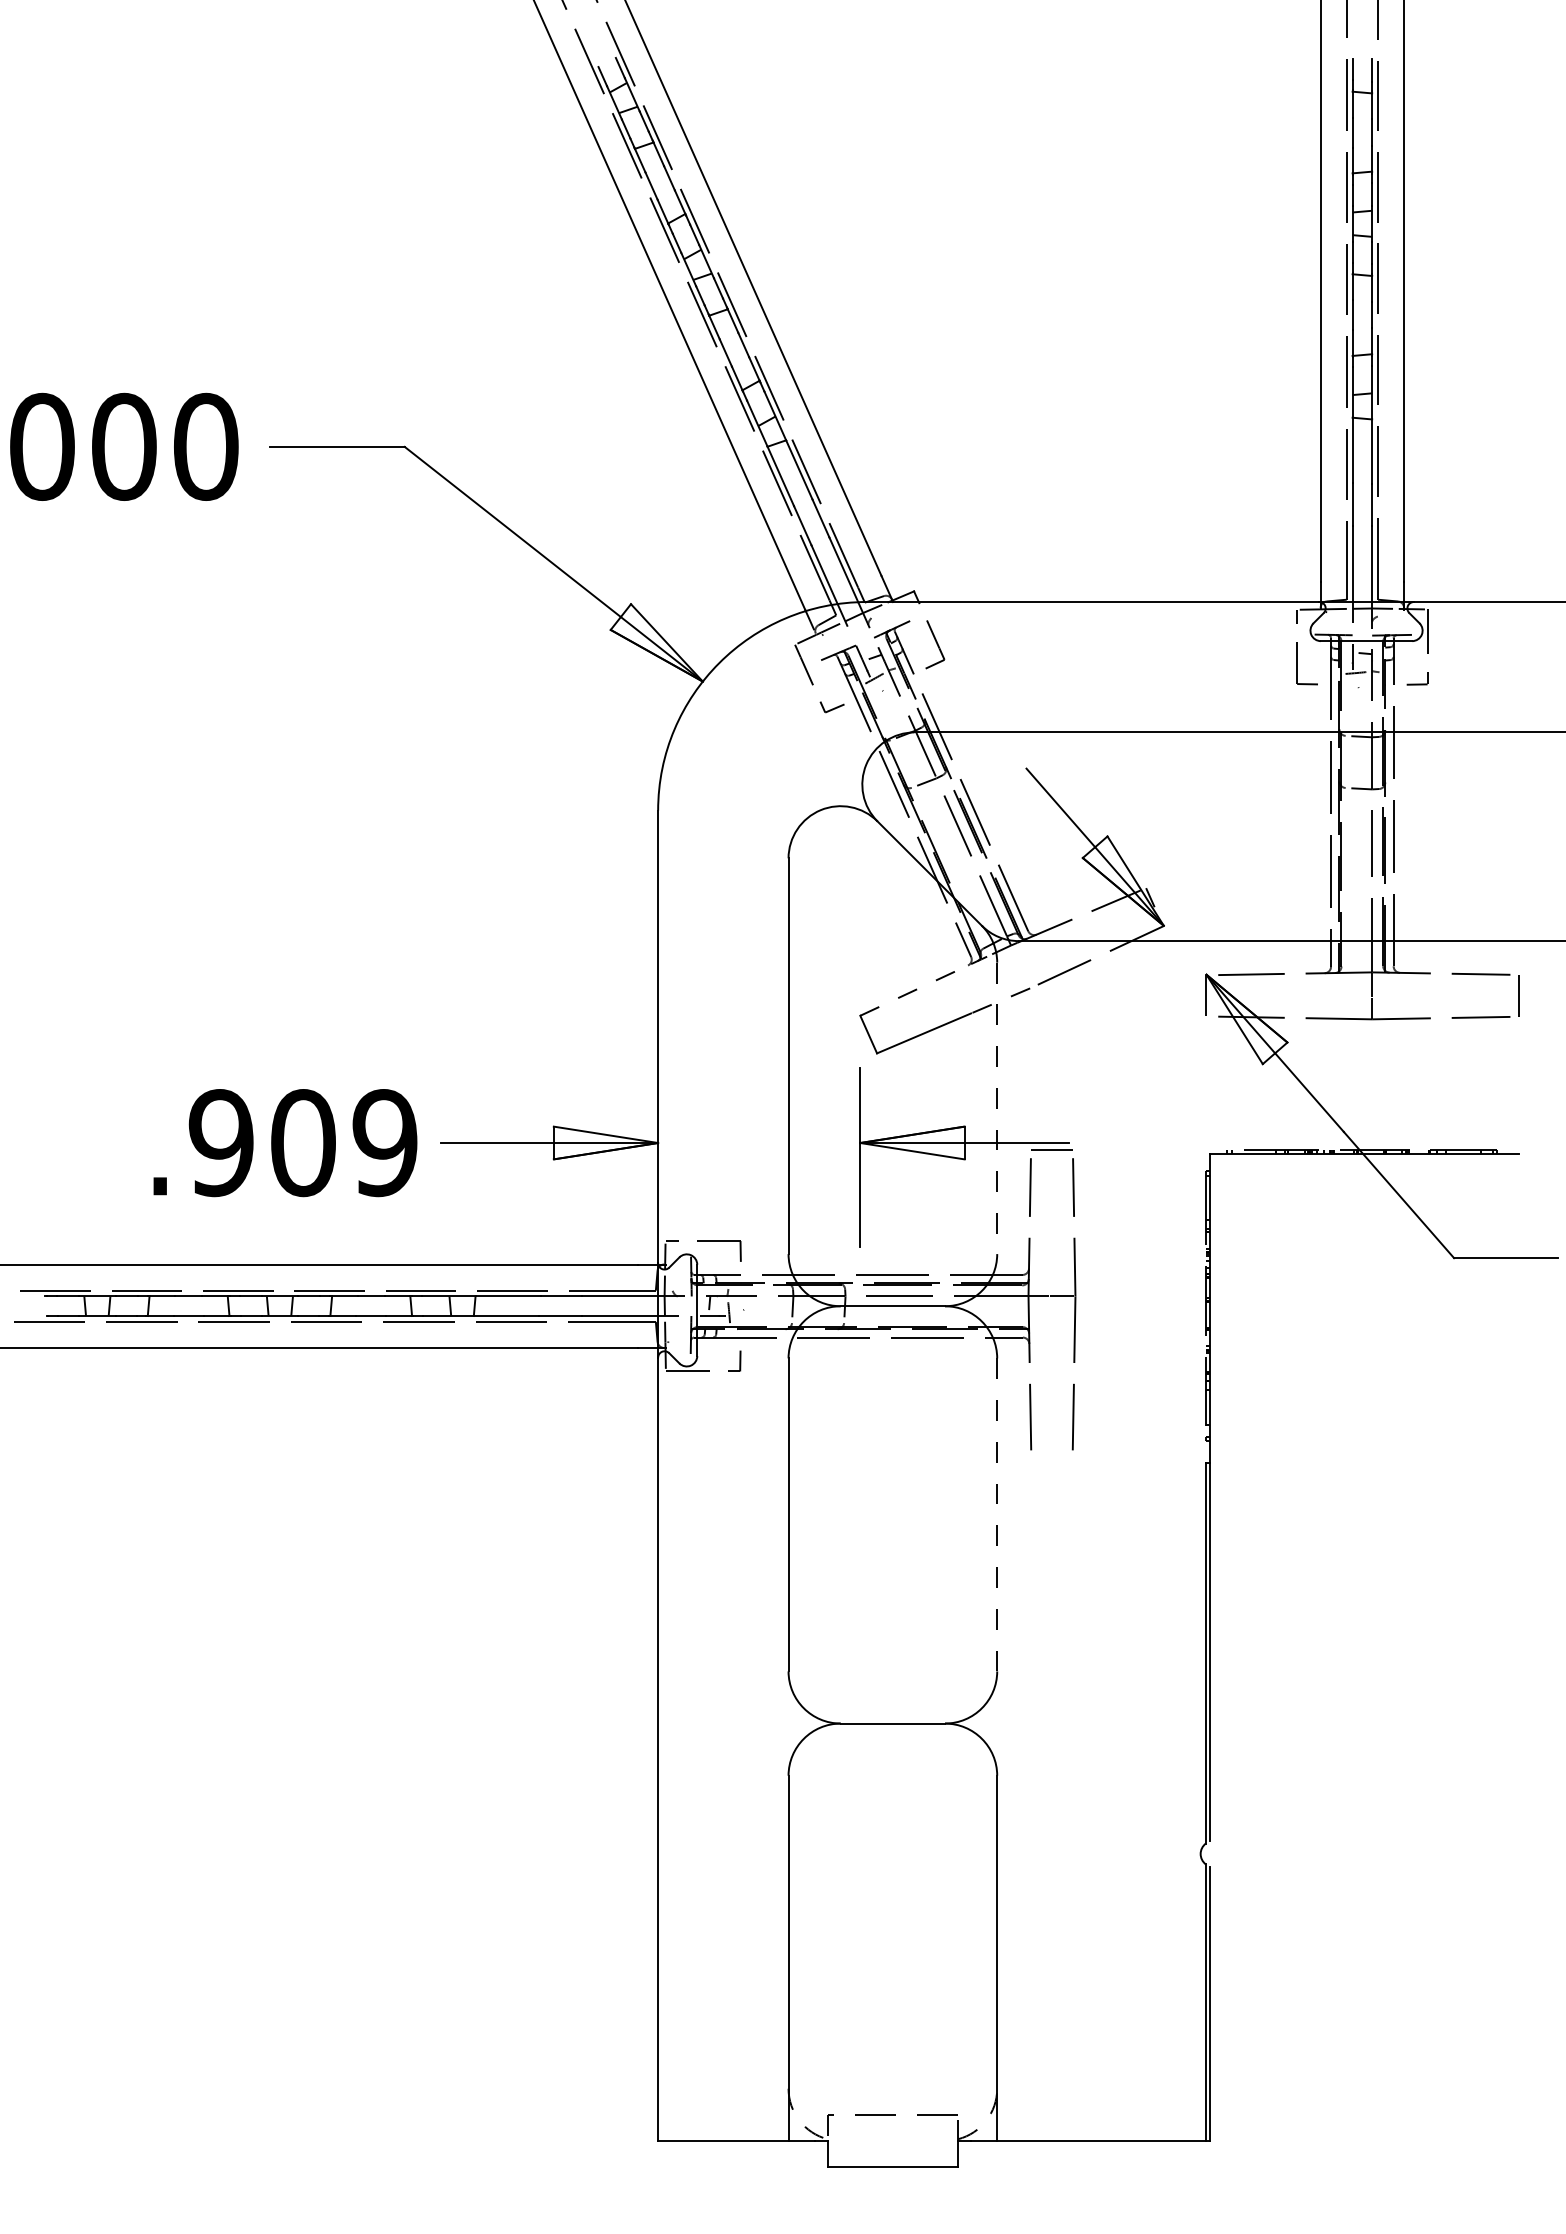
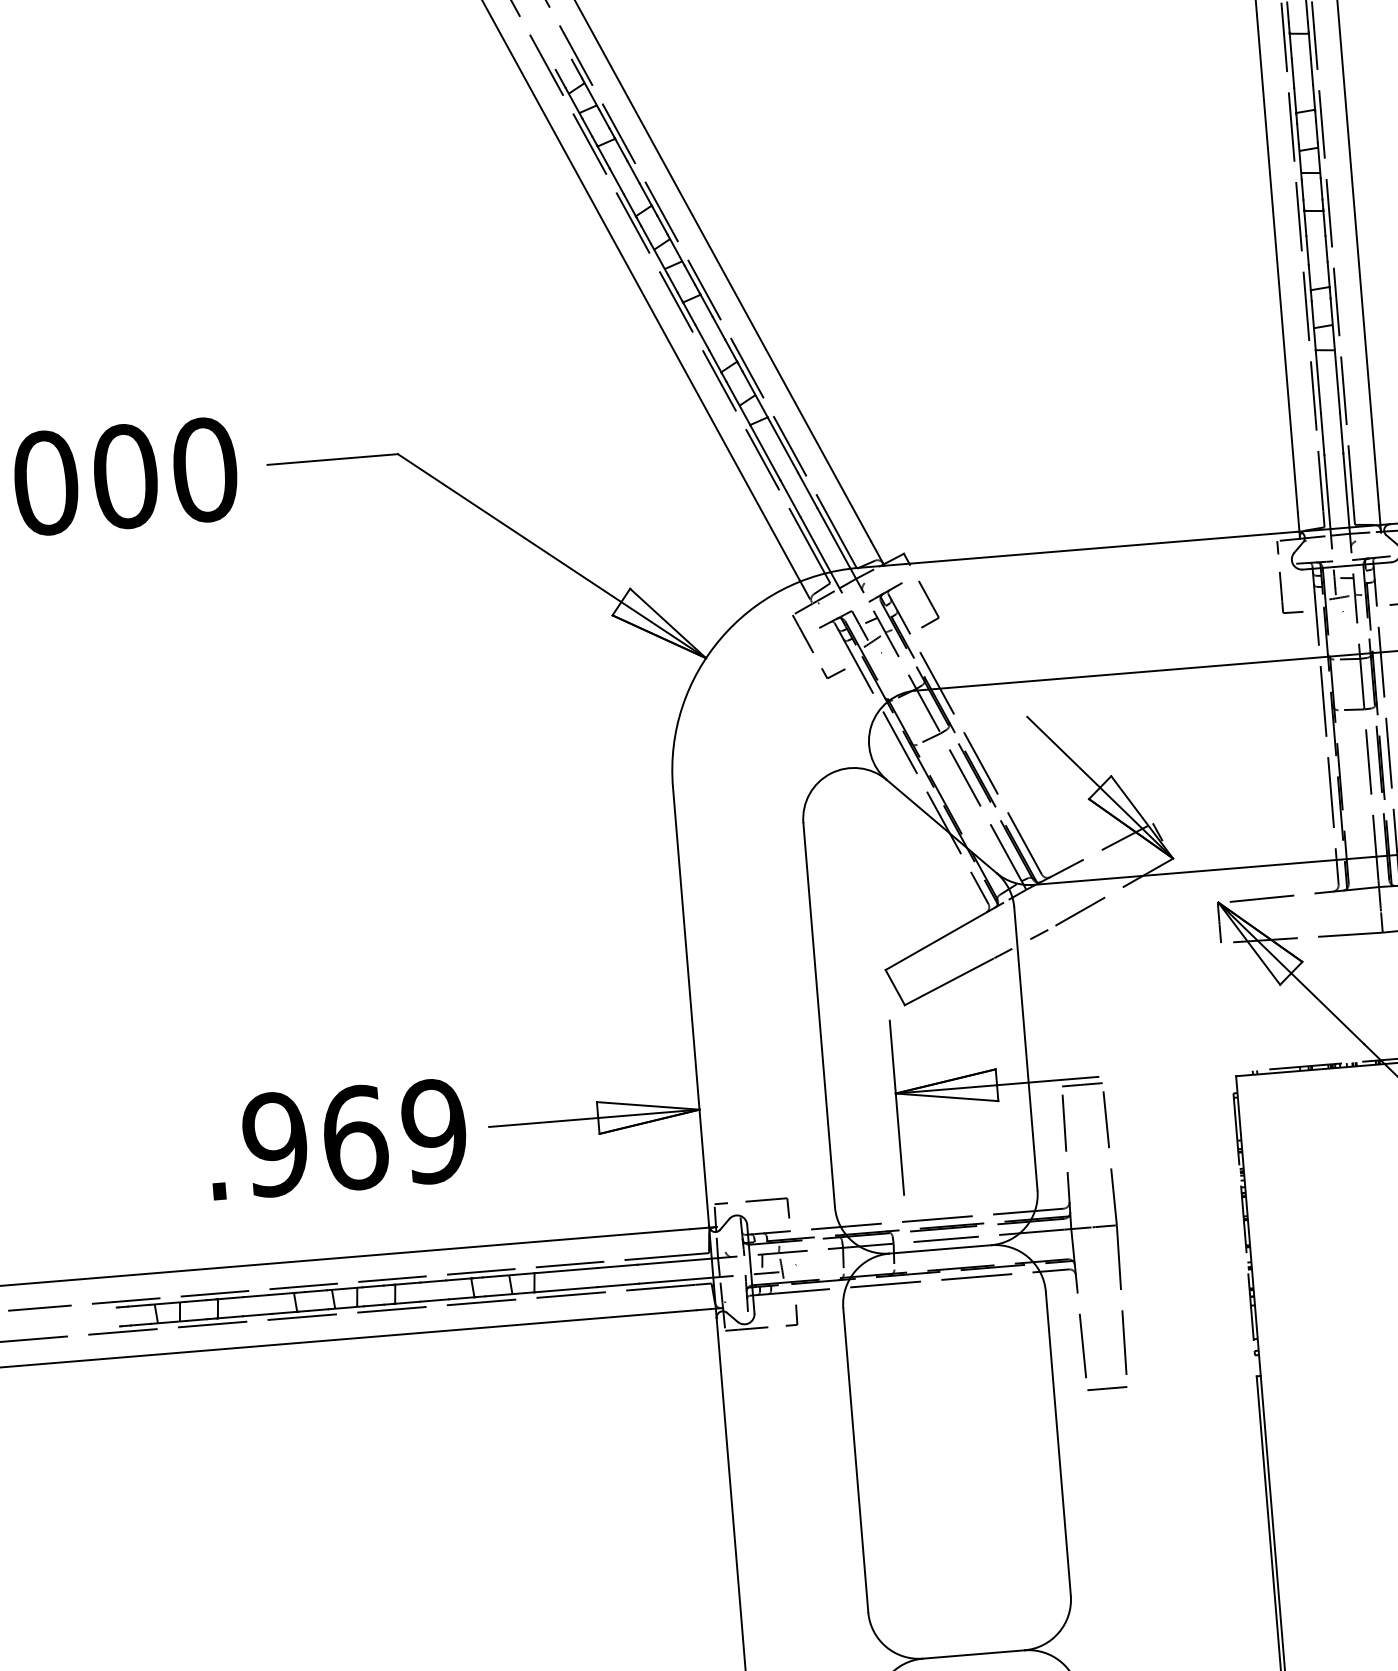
line: (916, 989) -> (938, 940), dashed -> solid
line: (997, 1108) -> (1026, 1049), dashed -> solid
text: (303, 1143) -> (355, 1138), .909 -> .969
line: (1051, 1462) -> (1106, 1388), added
line: (997, 1514) -> (1058, 1443), dashed -> solid

